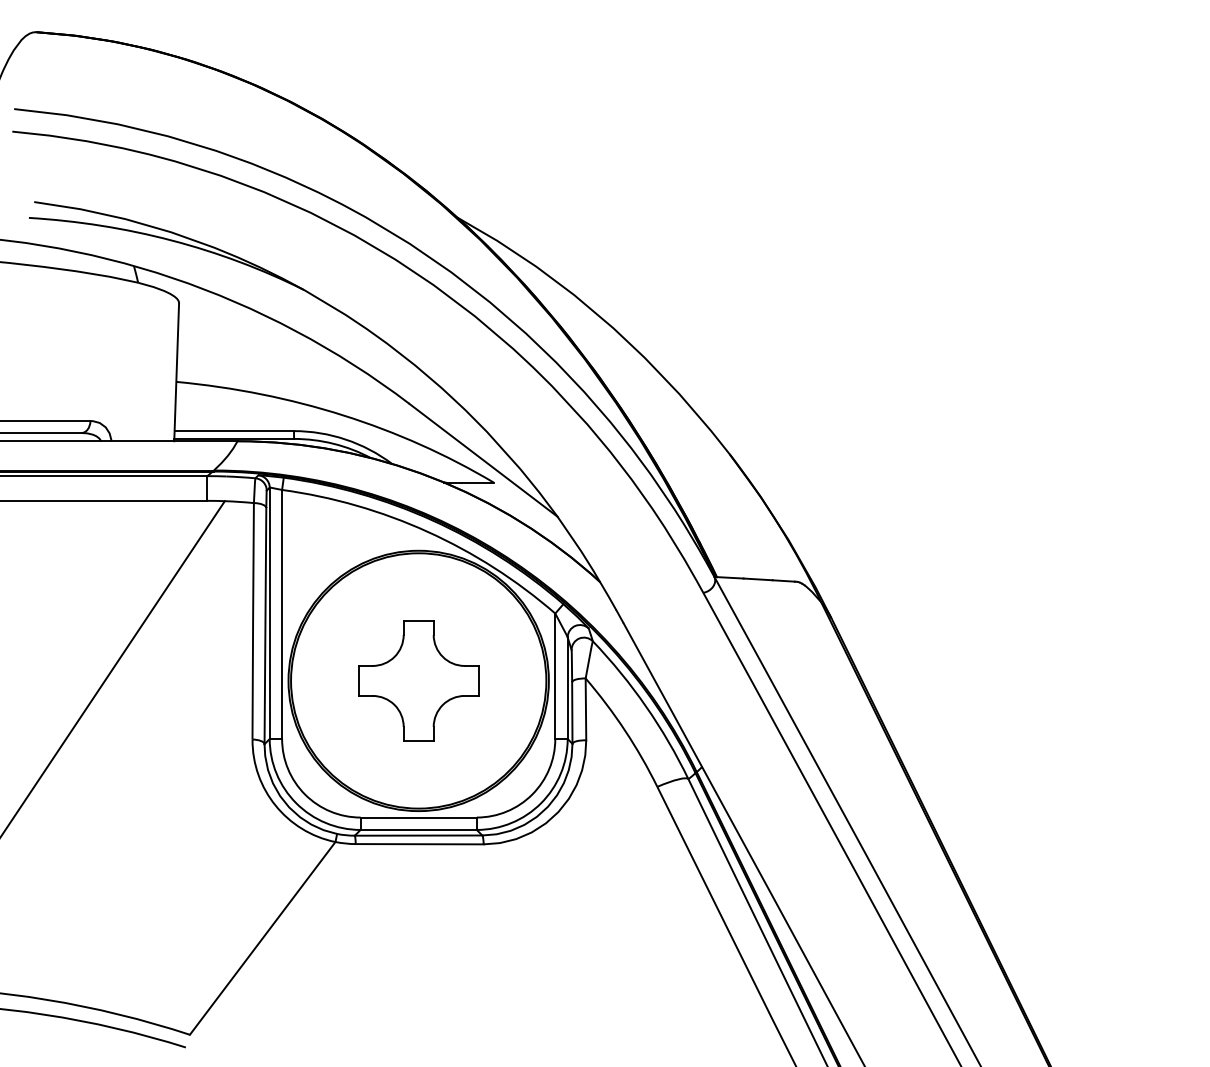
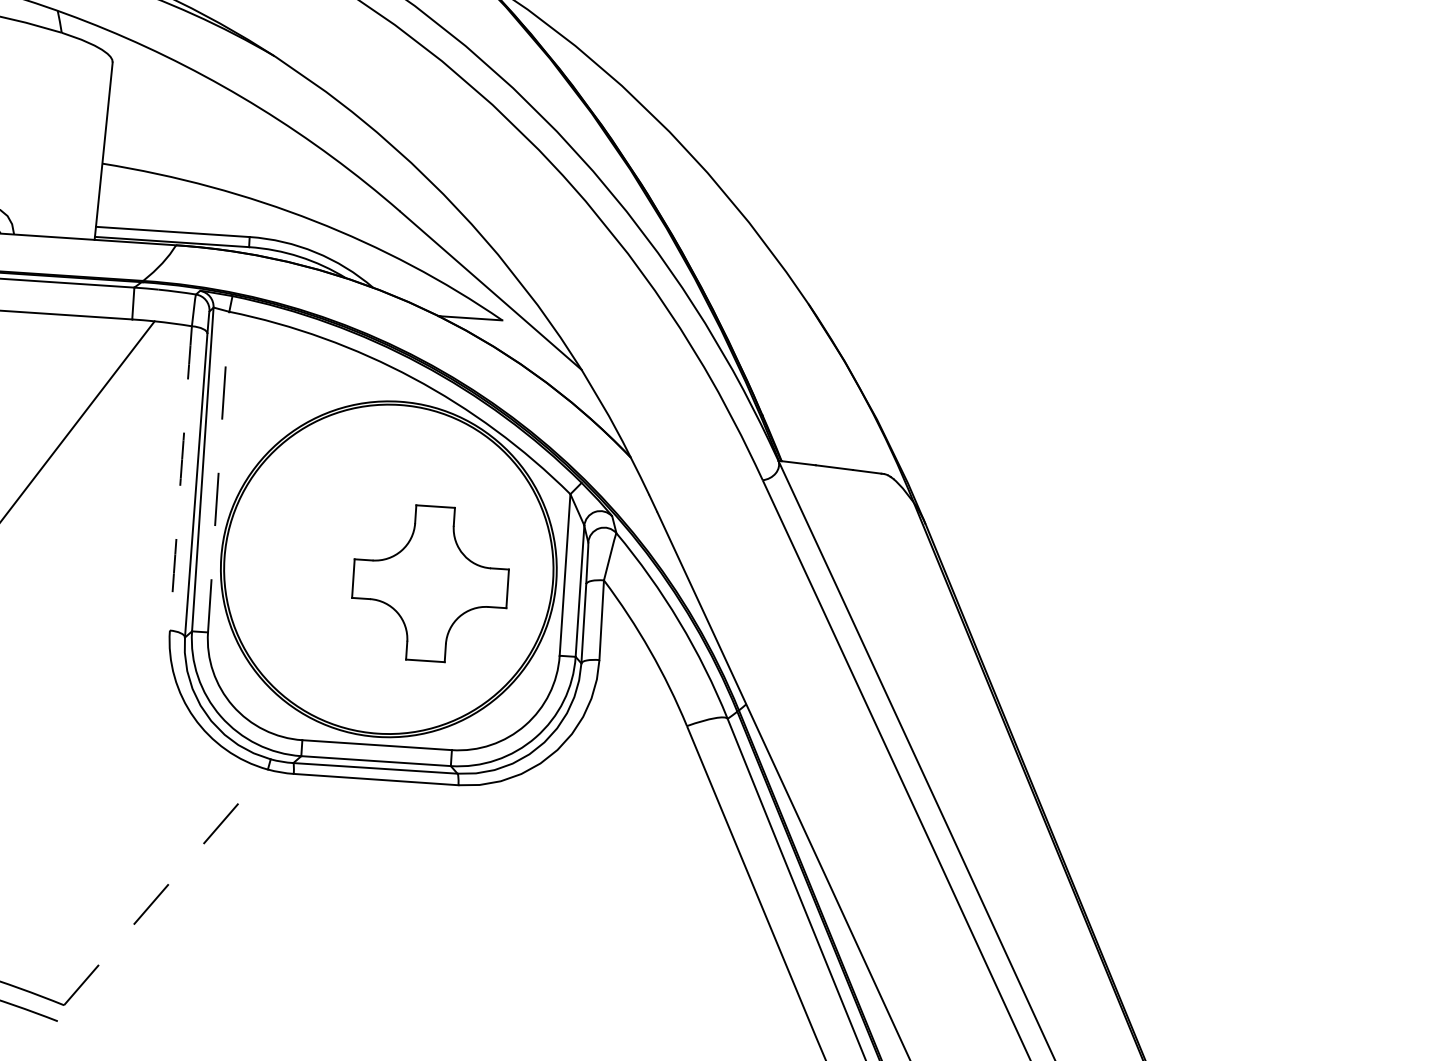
line: (282, 614) -> (219, 472), solid -> dashed
arc: (253, 621) -> (181, 478), solid -> dashed
part: (418, 680) -> (430, 583), moved
line: (262, 938) -> (165, 887), solid -> dashed

